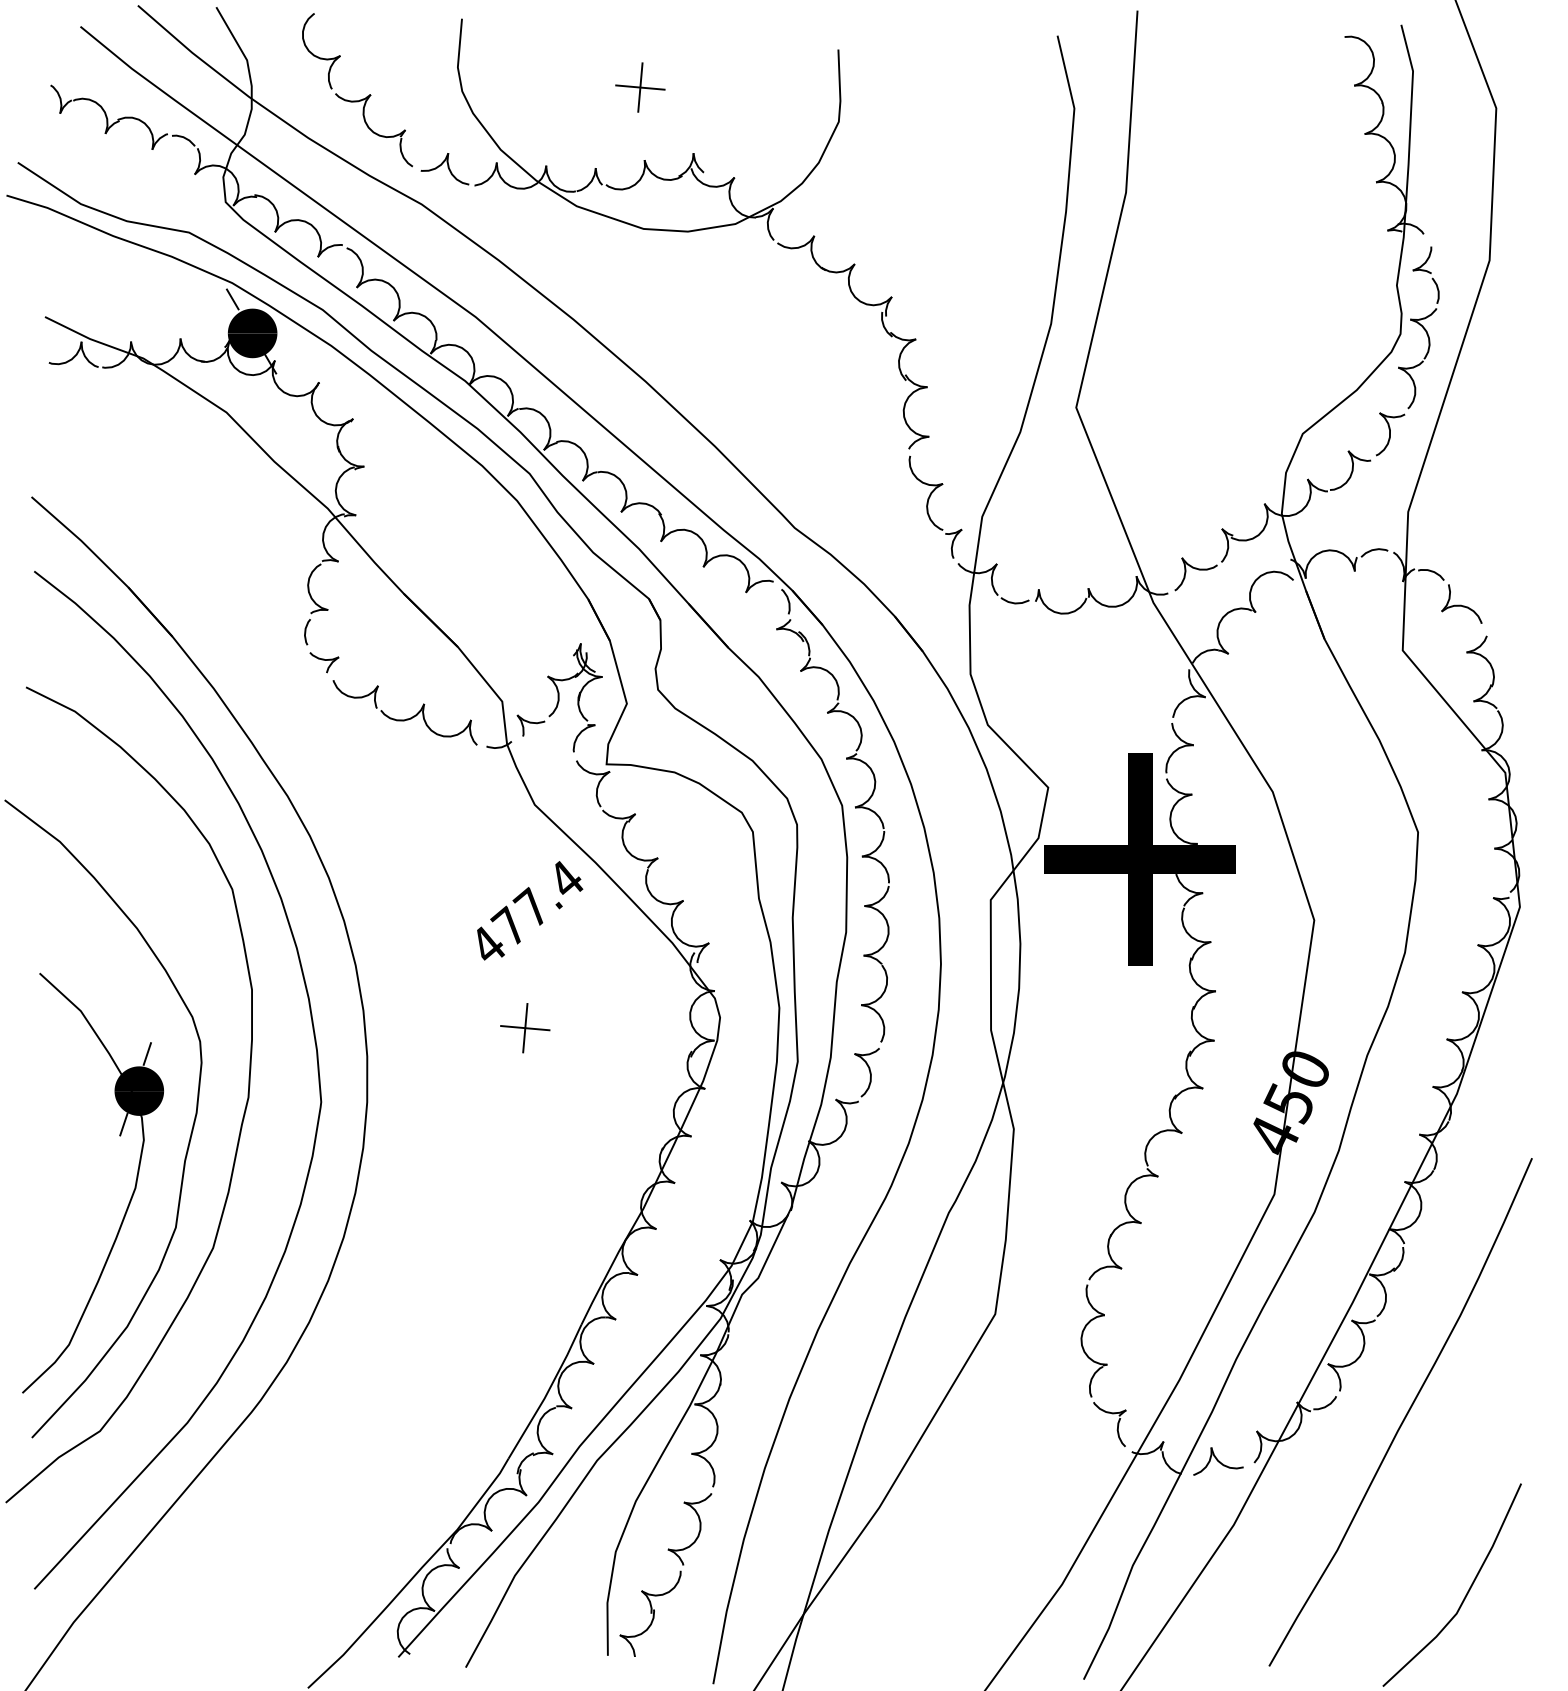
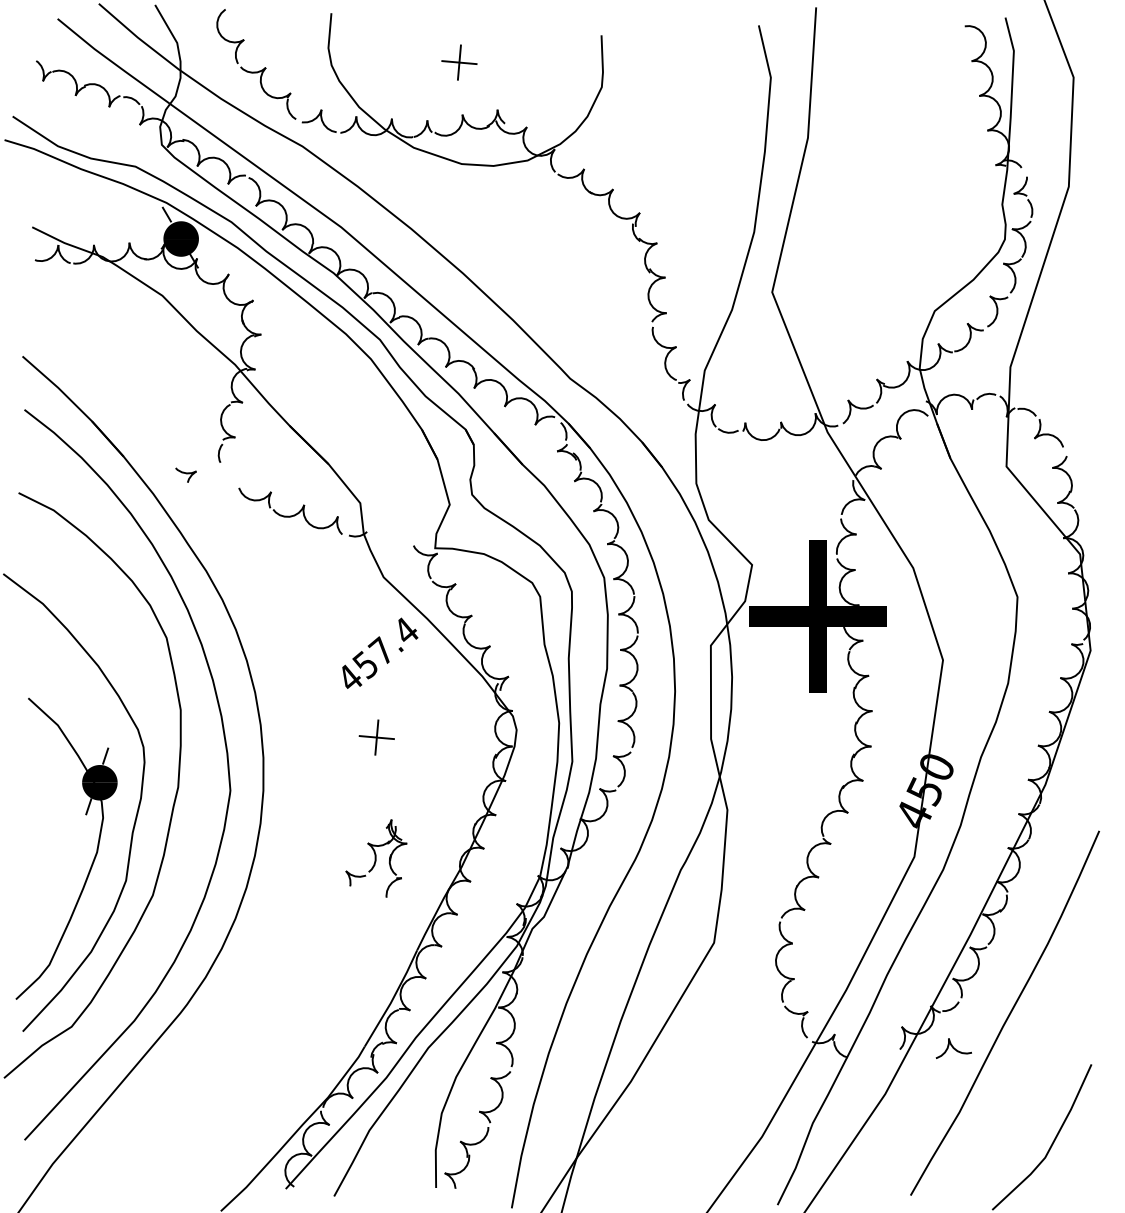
part: (324, 662) -> (186, 475), moved
part: (559, 697) -> (376, 858), moved
text: (507, 926) -> (364, 664), 477.4 -> 457.4
part: (1218, 1461) -> (953, 1048), moved

